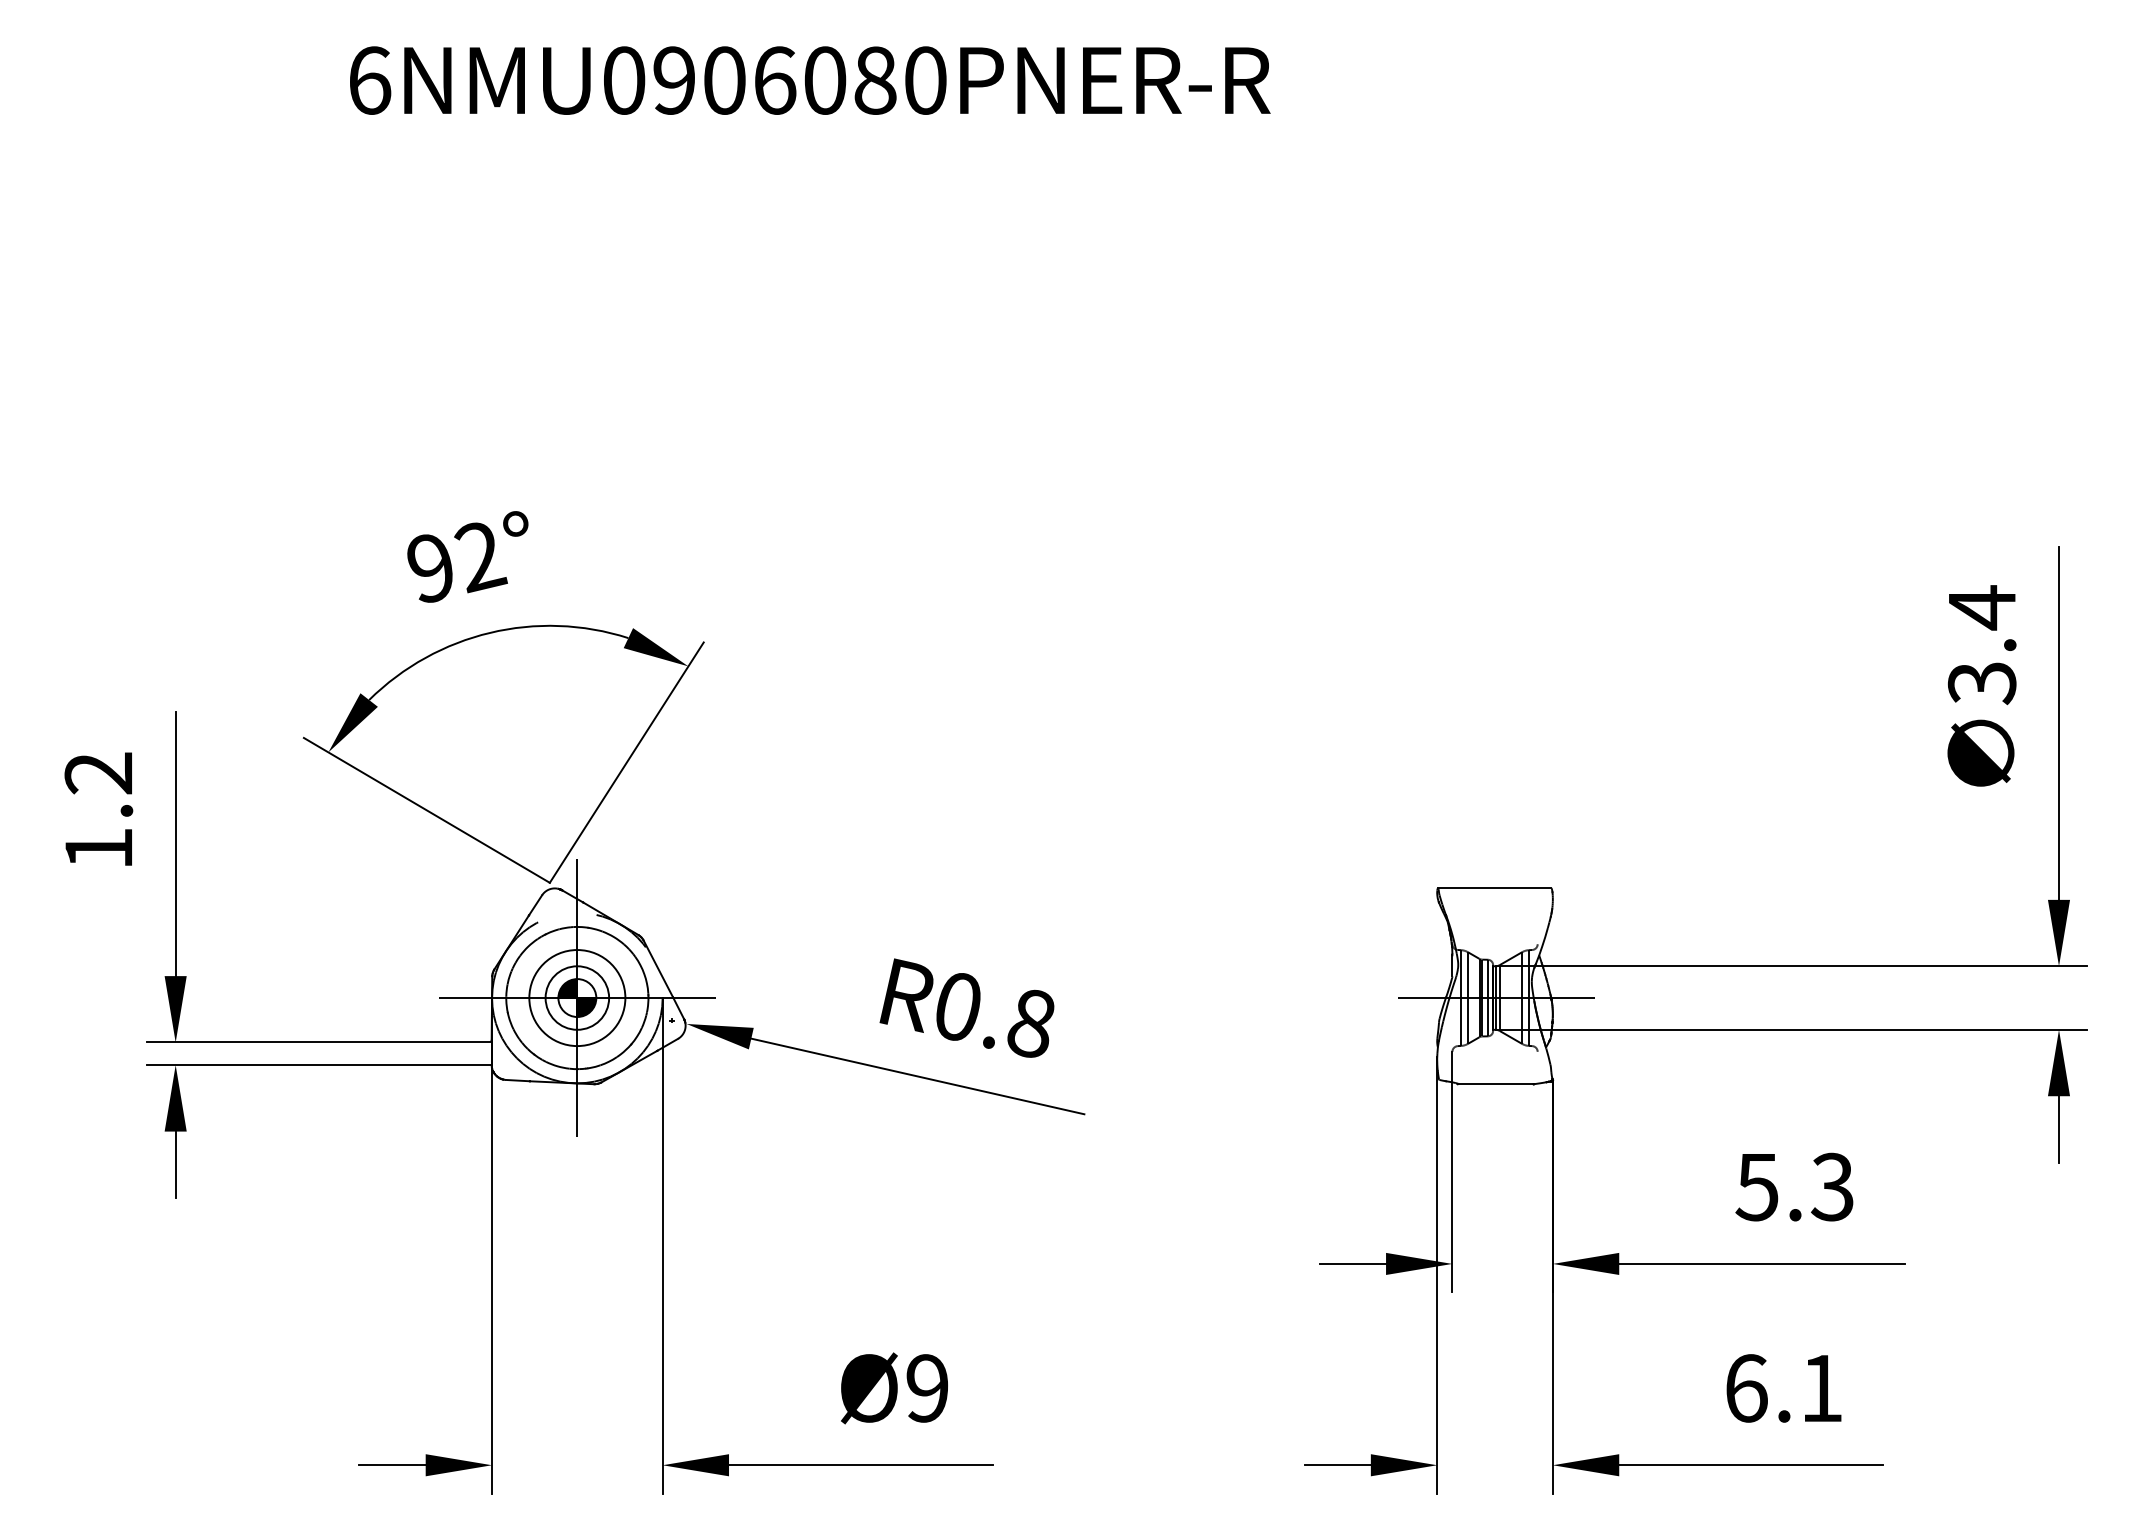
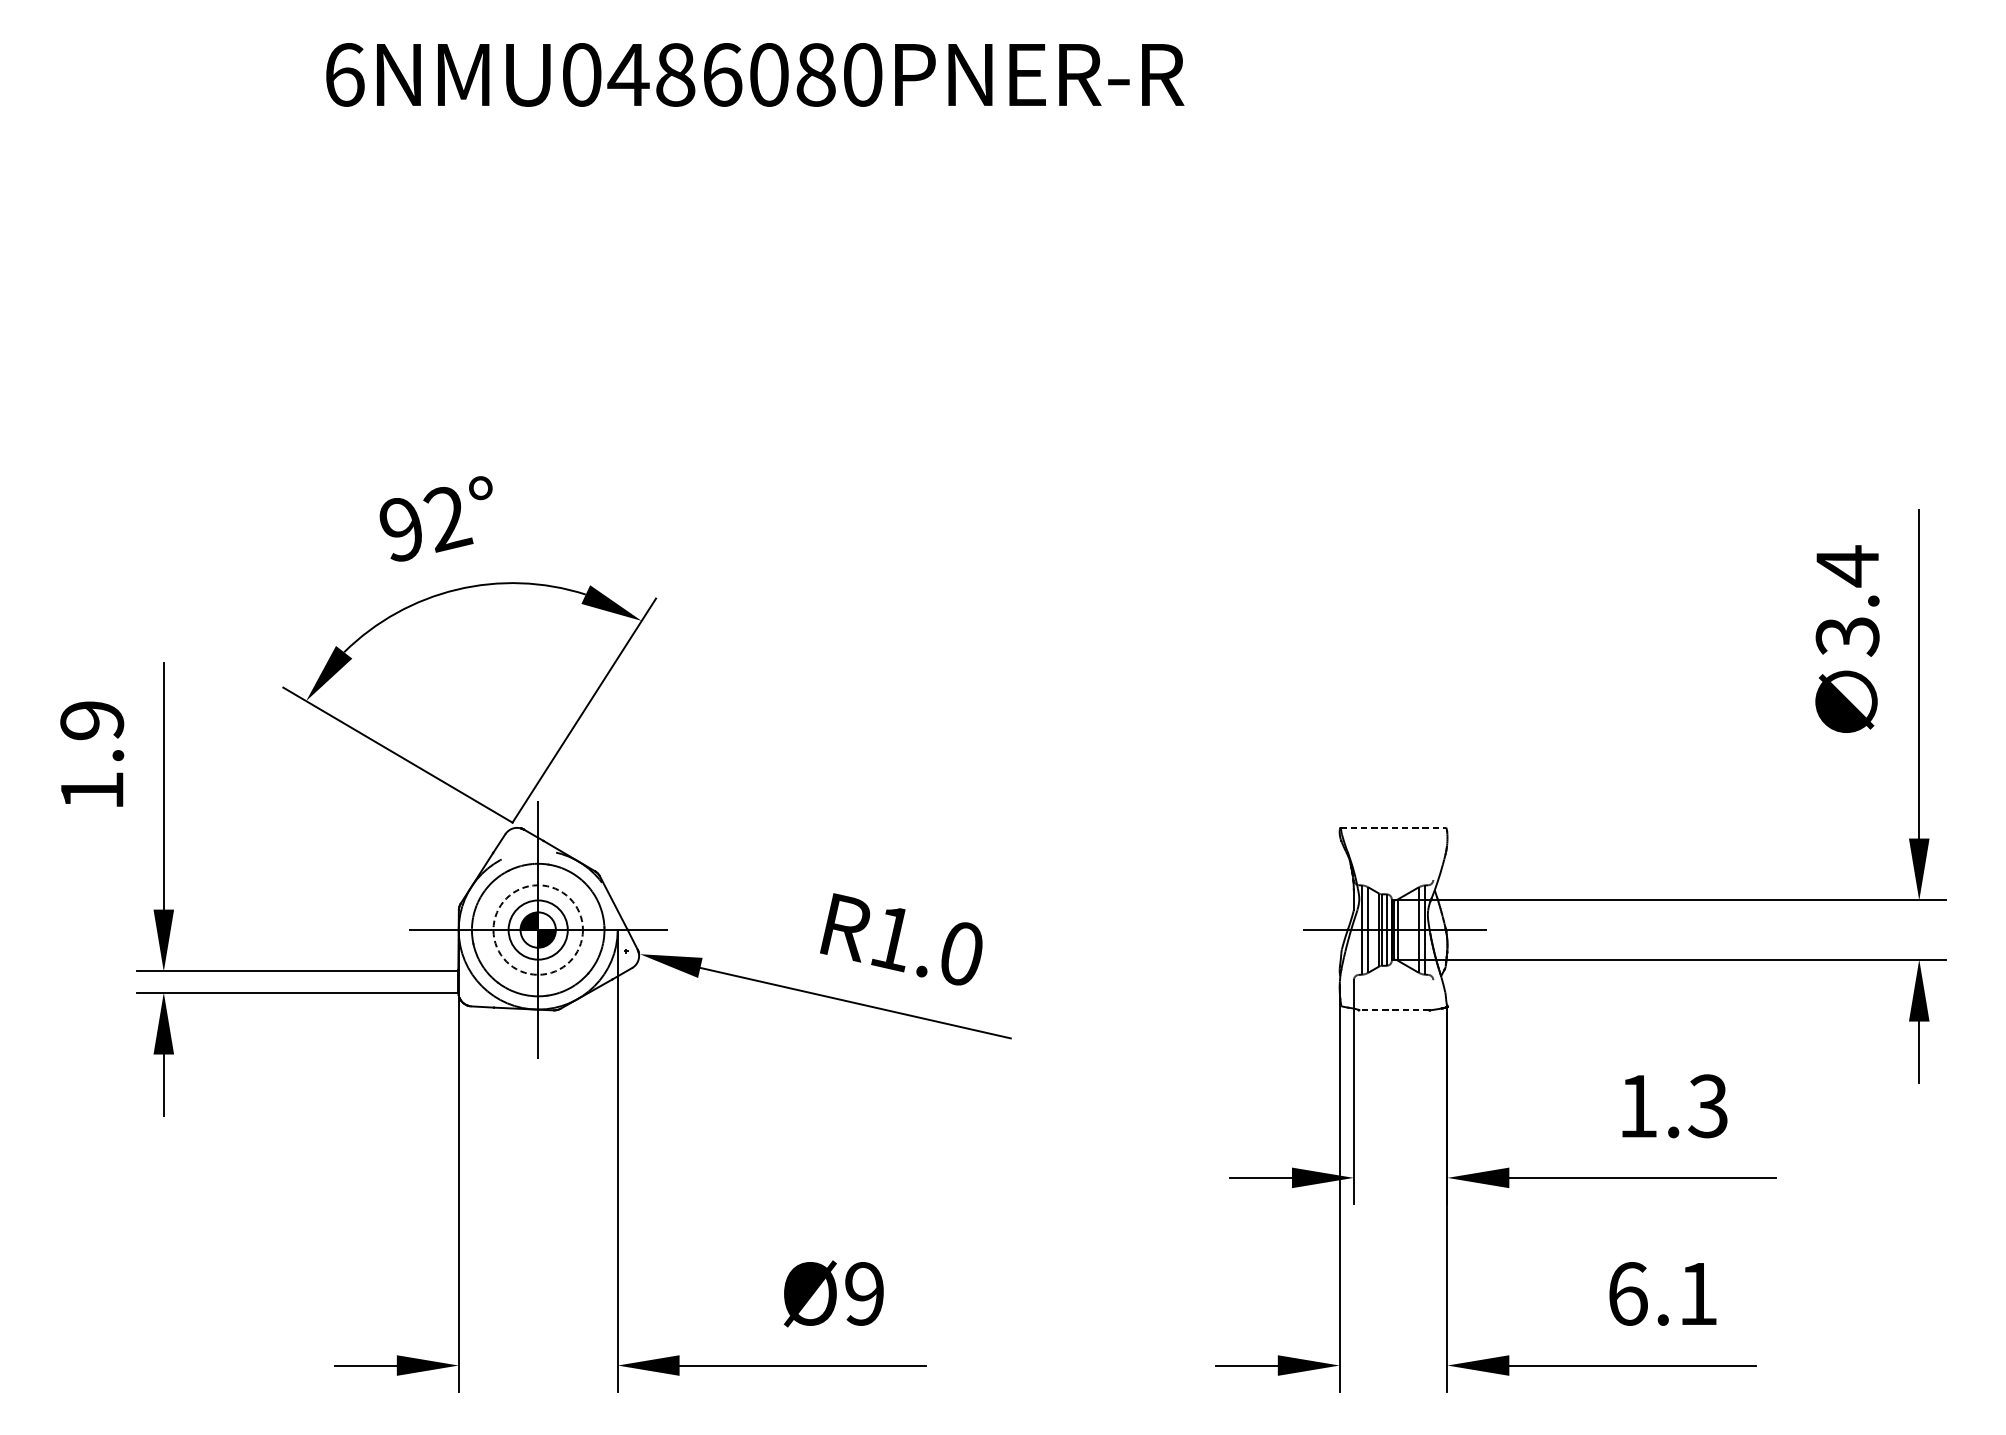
text: (698, 80) -> (651, 74), 6NMU0906080PNER-R -> 6NMU0486080PNER-R
text: (98, 773) -> (91, 720), 1.2 -> 1.9
line: (1494, 888) -> (1393, 827), solid -> dashed
circle: (577, 998) -> (538, 930), solid -> dashed
text: (994, 1015) -> (927, 946), R0.8 -> R1.0
line: (1495, 1084) -> (1394, 1010), solid -> dashed
text: (1756, 1187) -> (1637, 1106), 5.3 -> 1.3

